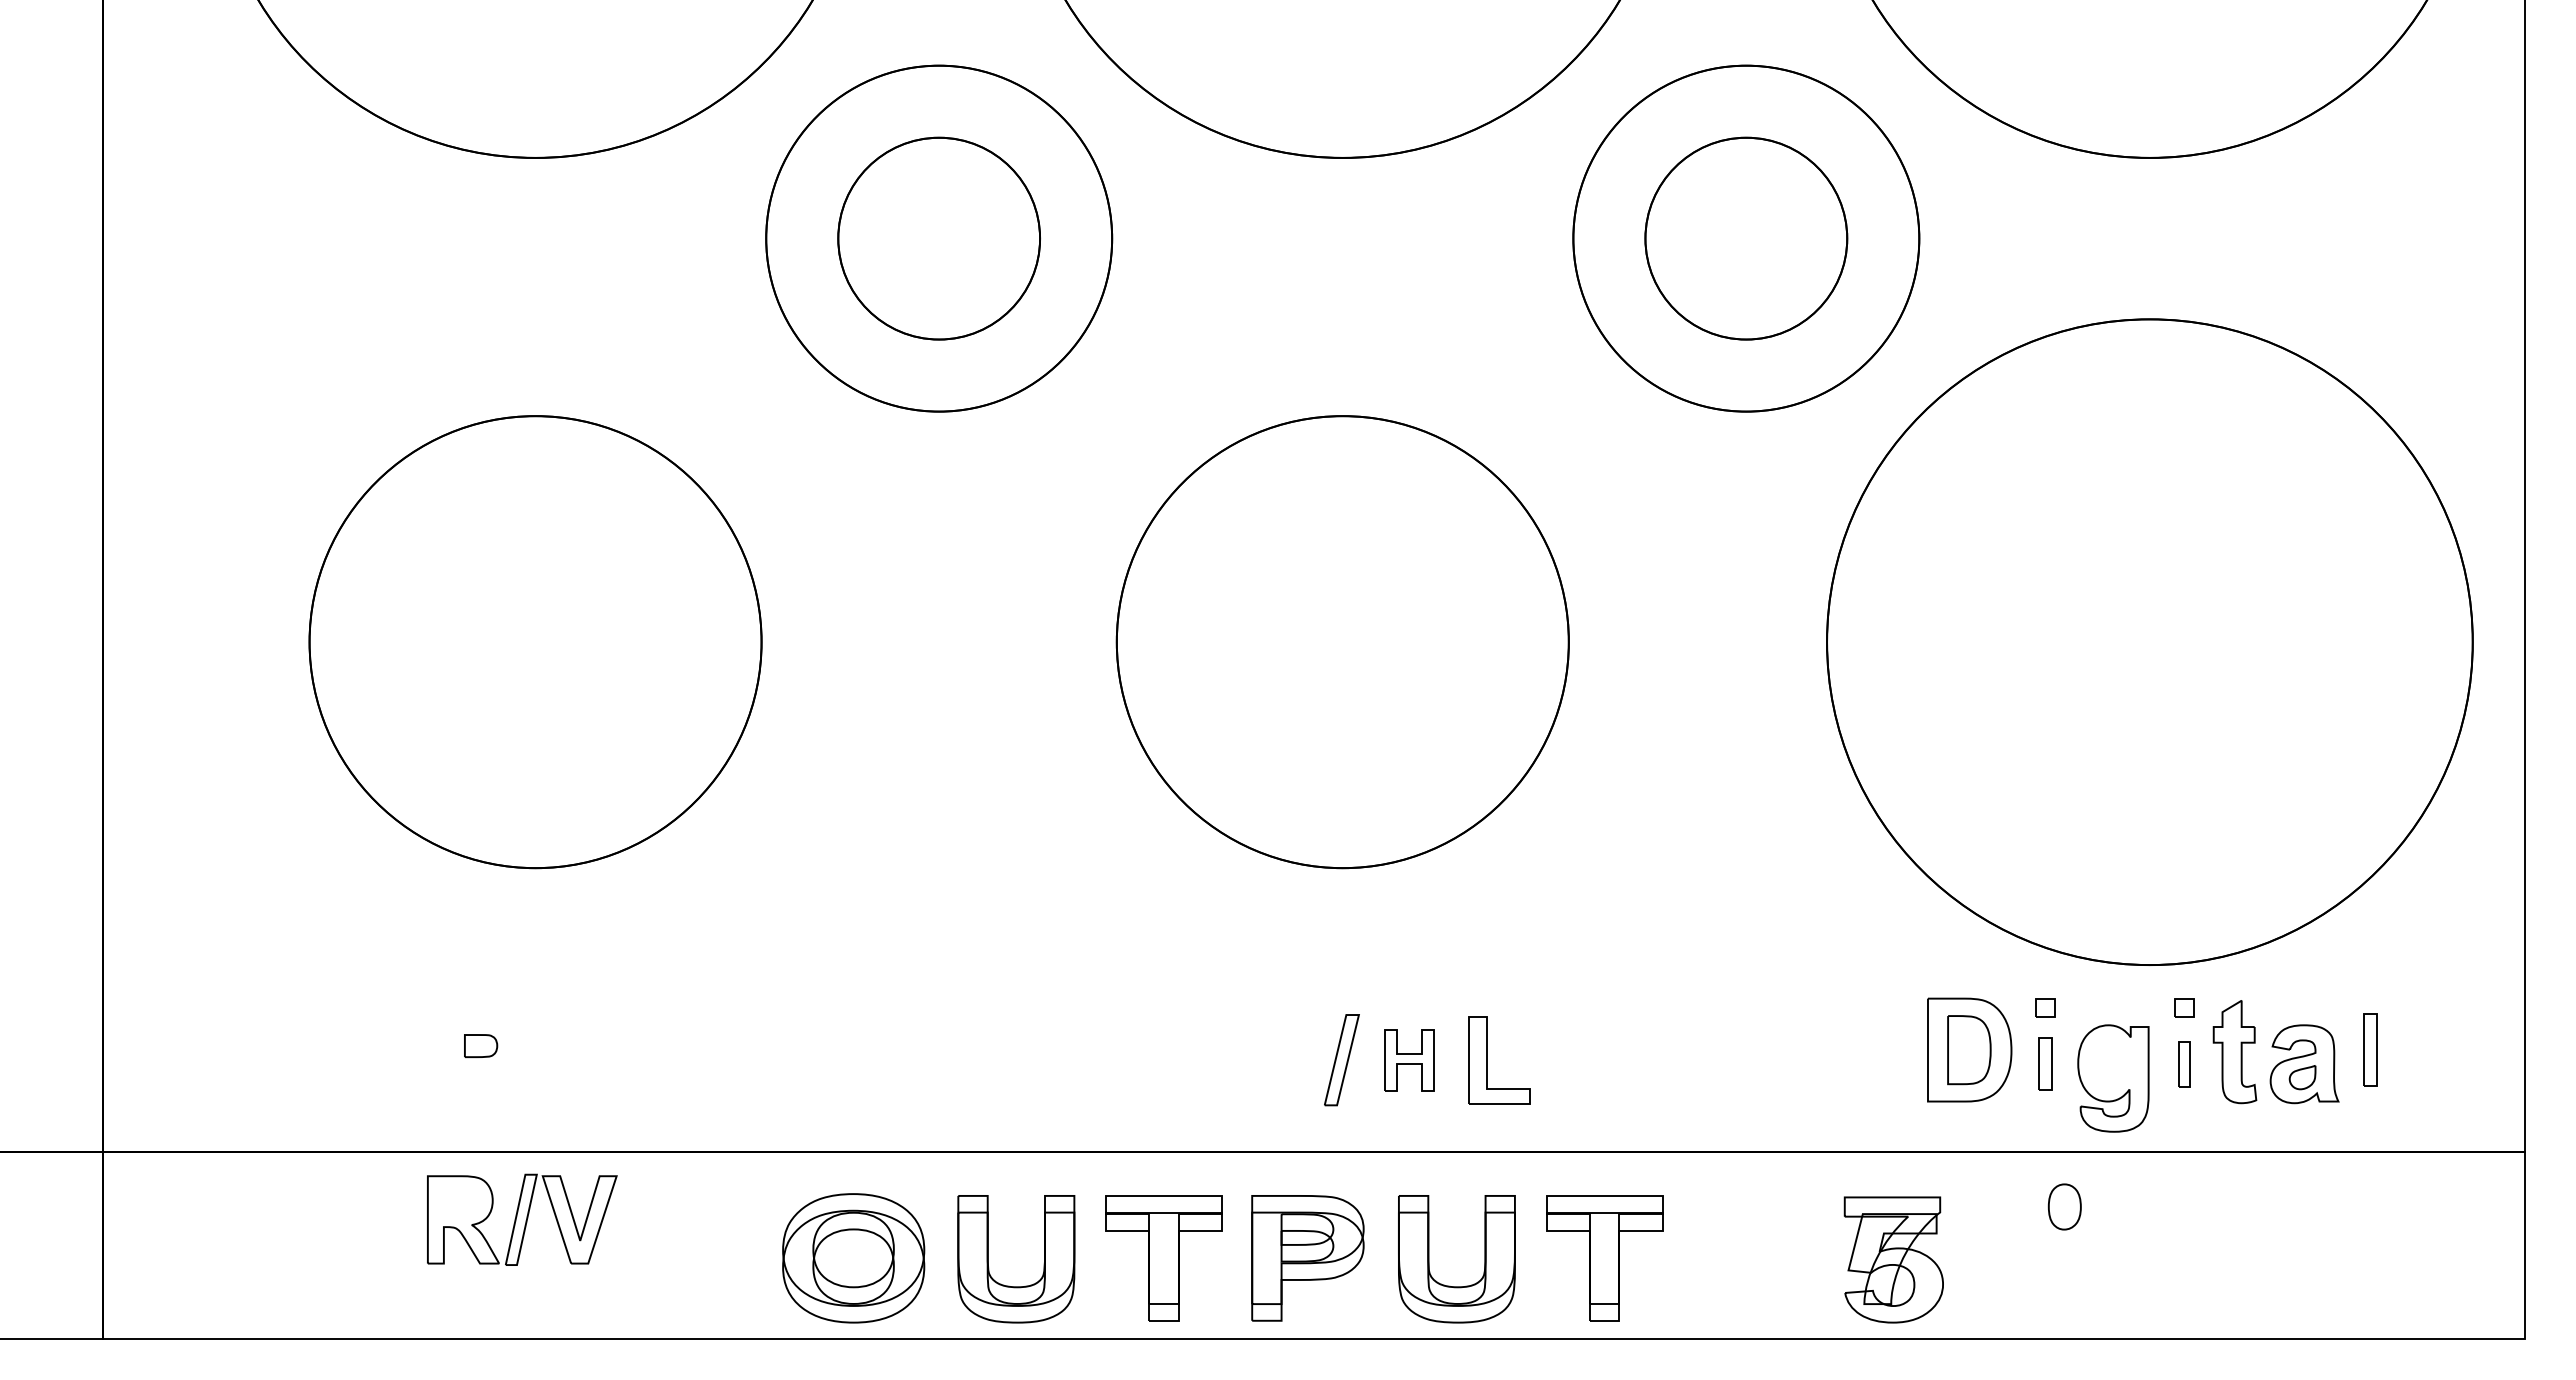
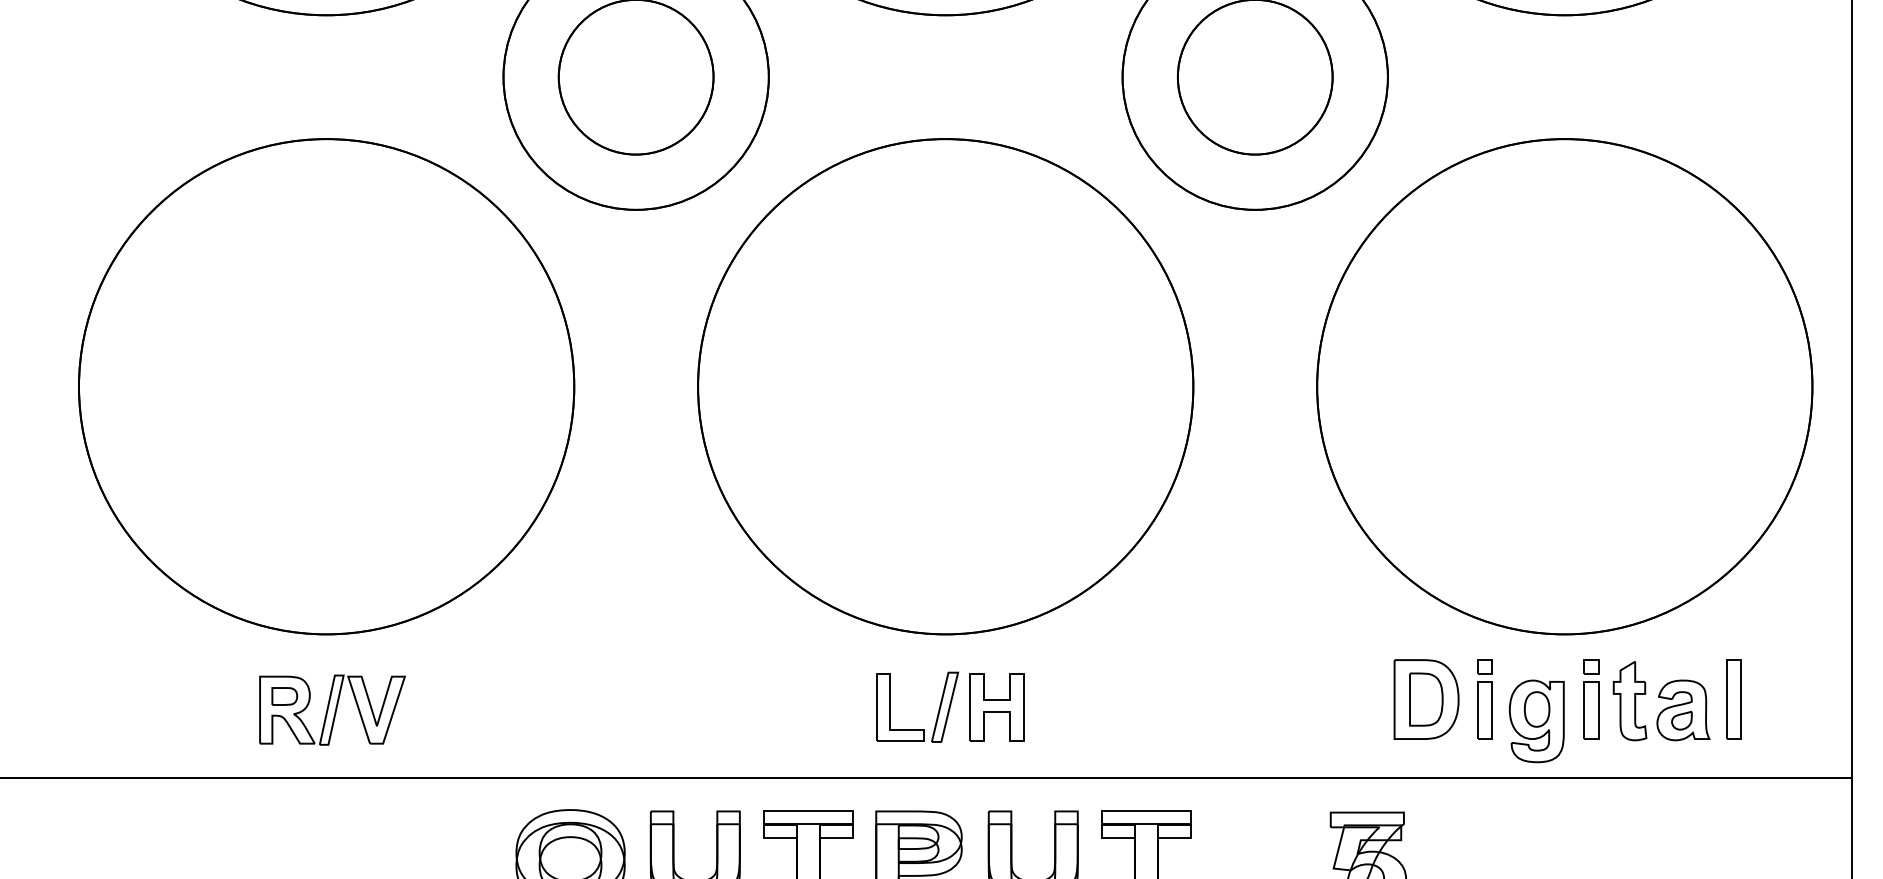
part: (535, 641) -> (326, 386), size x1.43
part: (1342, 641) -> (945, 386), size x1.43
part: (2370, 1050) -> (1733, 699), size x1.43
part: (1409, 1059) -> (996, 706), size x1.43
part: (1487, 1060) -> (891, 707), moved
part: (2045, 1064) -> (1484, 710), size x1.43
part: (2184, 1064) -> (1591, 710), size x1.67
part: (2064, 1206) -> (1536, 709), moved
part: (522, 1219) -> (332, 709), moved

